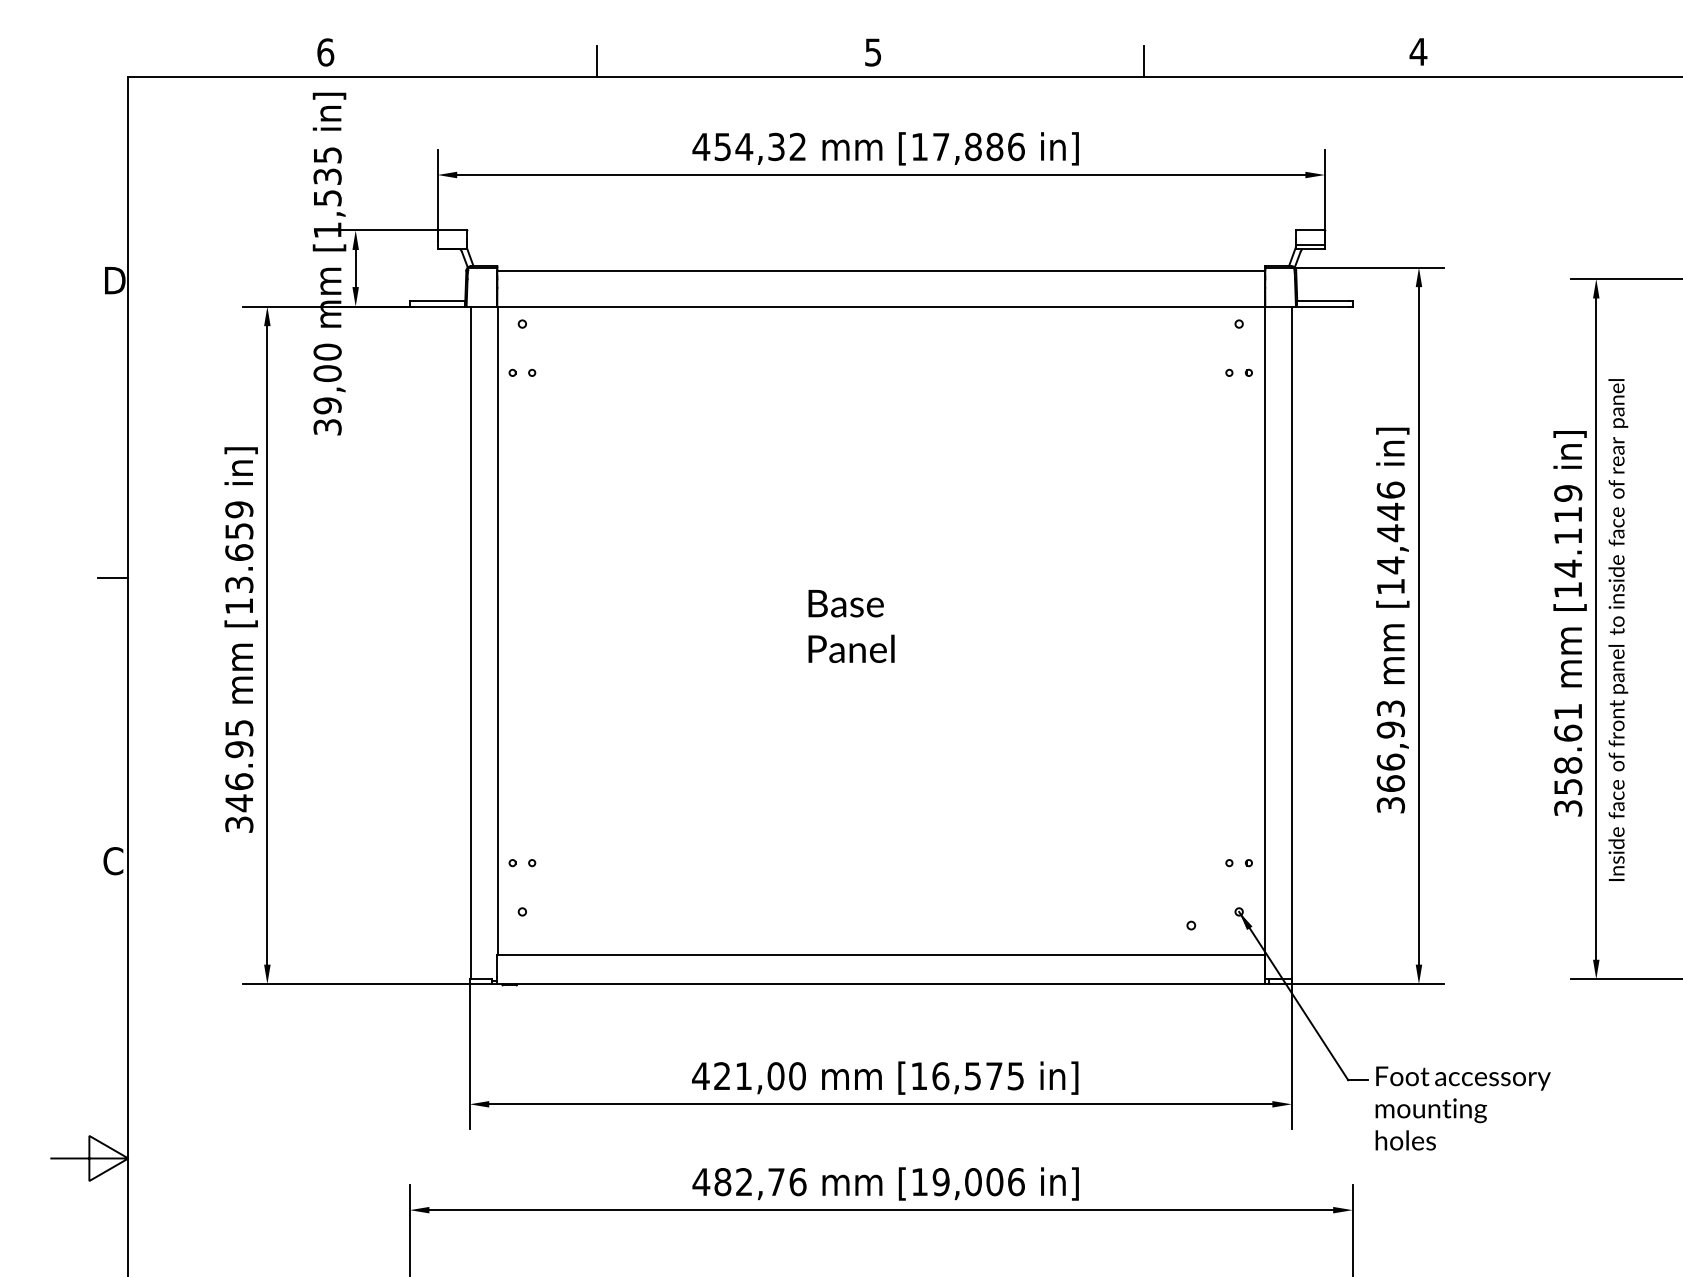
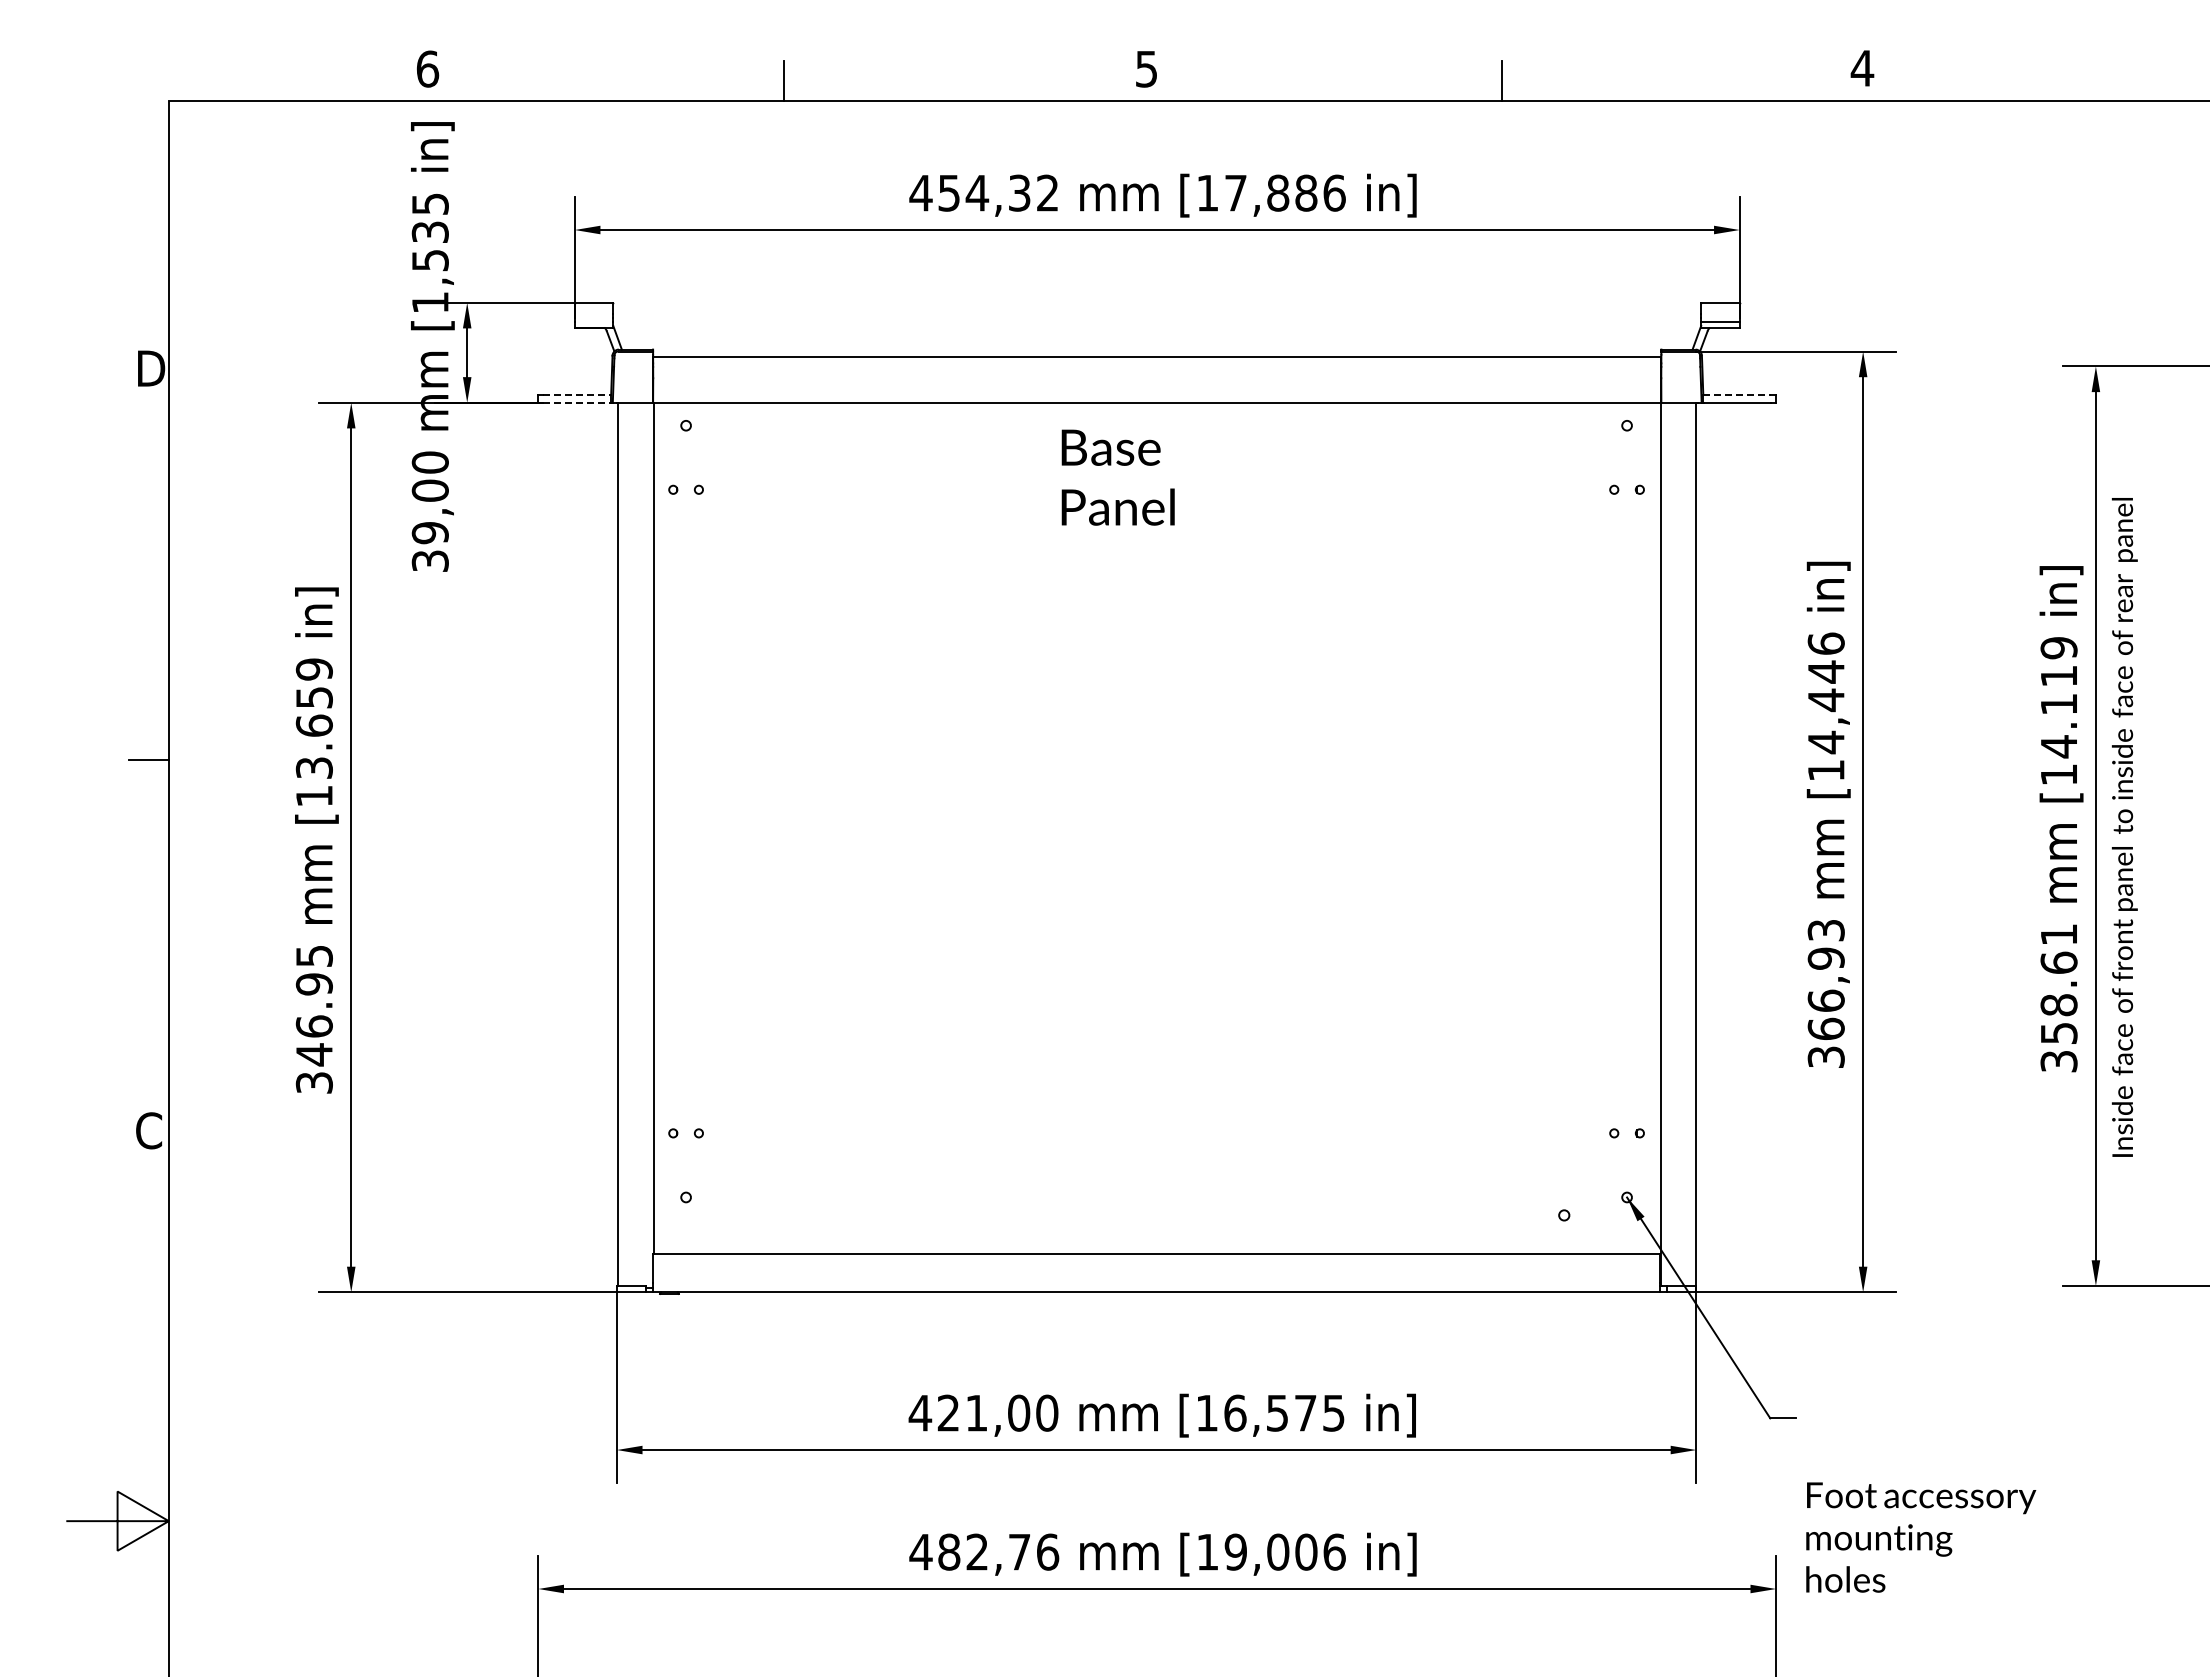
line: (439, 301) -> (577, 395), solid -> dashed
line: (1323, 301) -> (1737, 395), solid -> dashed
line: (439, 306) -> (577, 402), solid -> dashed
text: (851, 626) -> (1117, 477), moved
text: (1463, 1108) -> (1921, 1537), moved

